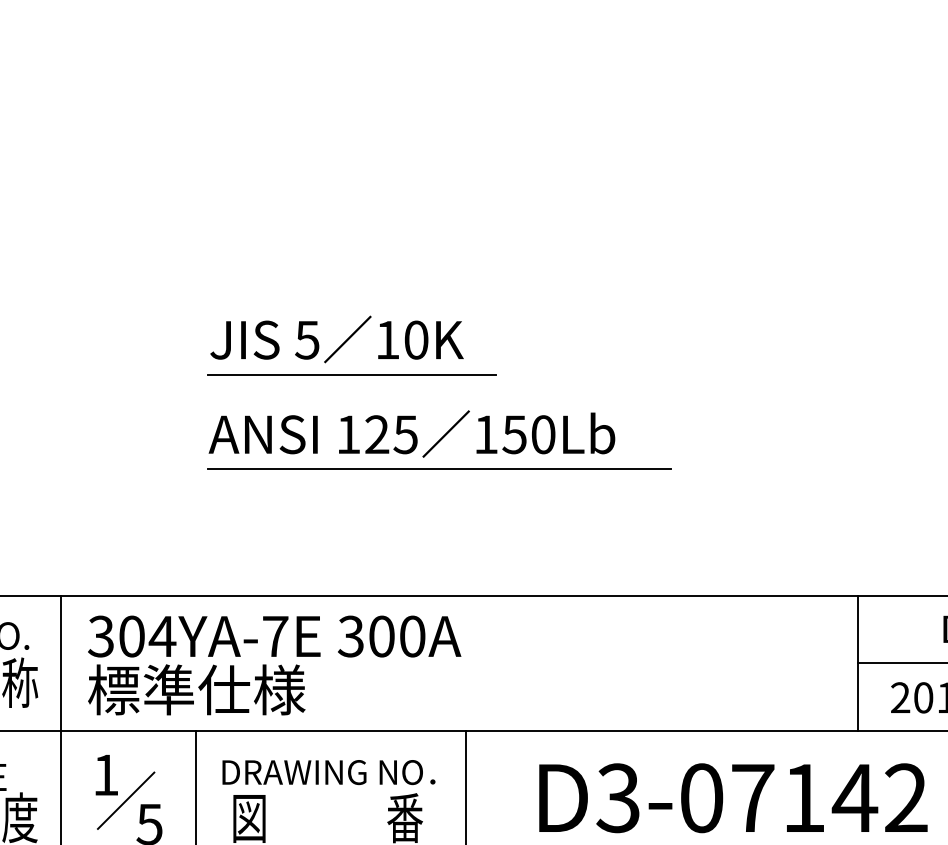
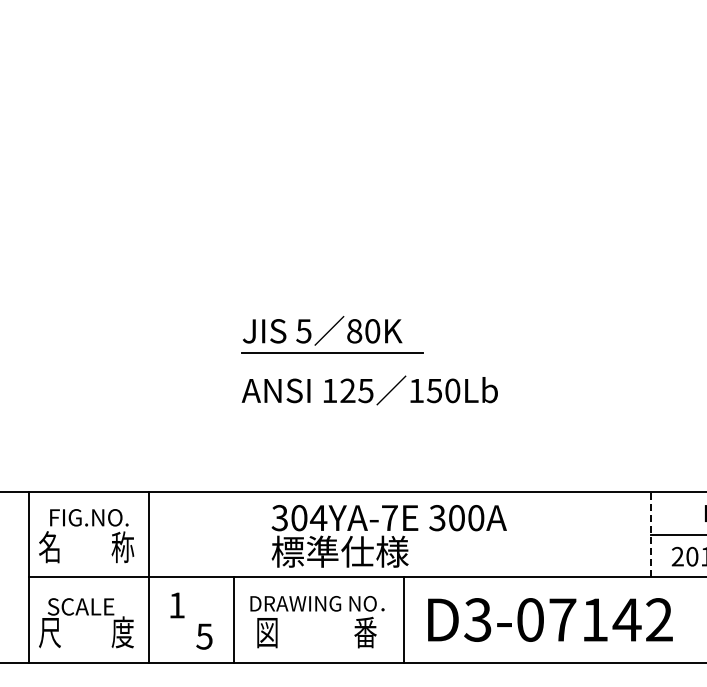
text: (387, 340) -> (354, 331), 10K -> 80K
line: (439, 469) -> (387, 412), removed
line: (858, 662) -> (651, 534), solid -> dashed
text: (273, 665) -> (388, 536), moved
text: (733, 797) -> (550, 619), moved
line: (125, 800) -> (189, 621), removed

